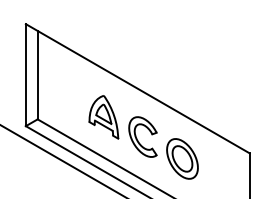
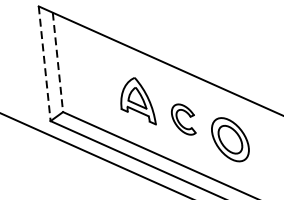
line: (25, 75) -> (44, 64), solid -> dashed
line: (37, 75) -> (57, 62), solid -> dashed
part: (142, 136) -> (182, 119), size x0.7

